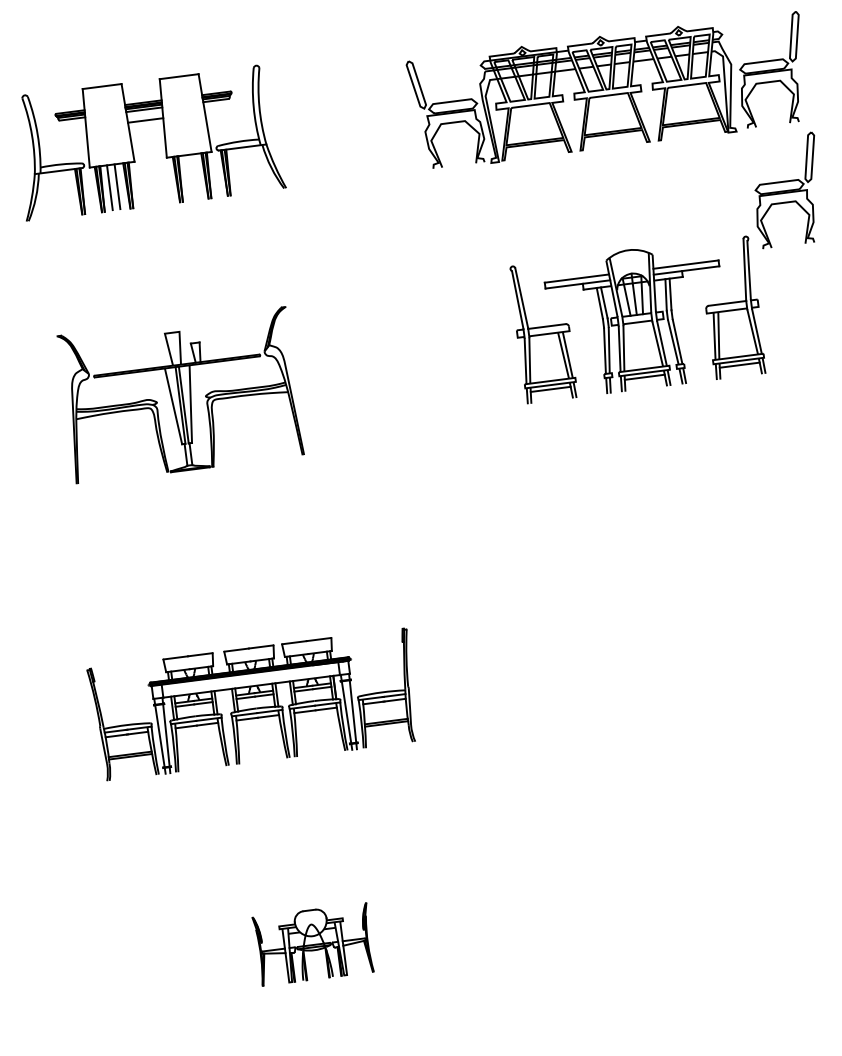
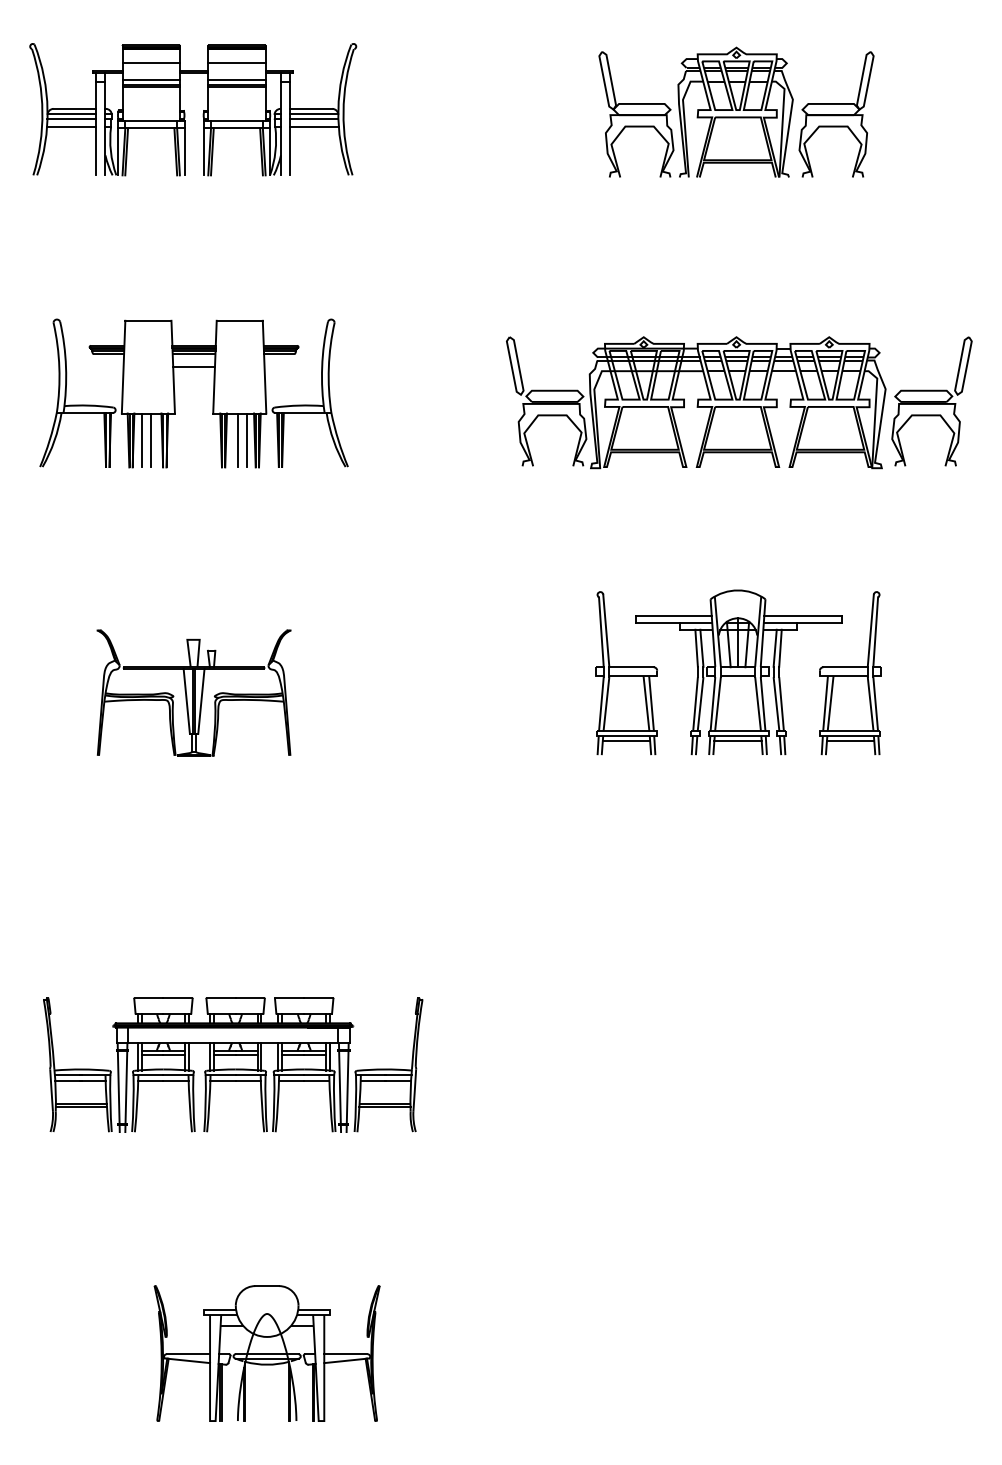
line: (198, 175) -> (247, 439), added
line: (190, 176) -> (238, 439), added
part: (786, 190) -> (931, 544), removed
part: (180, 395) -> (193, 692), size x0.71
part: (313, 944) -> (266, 1353), size x1.67

